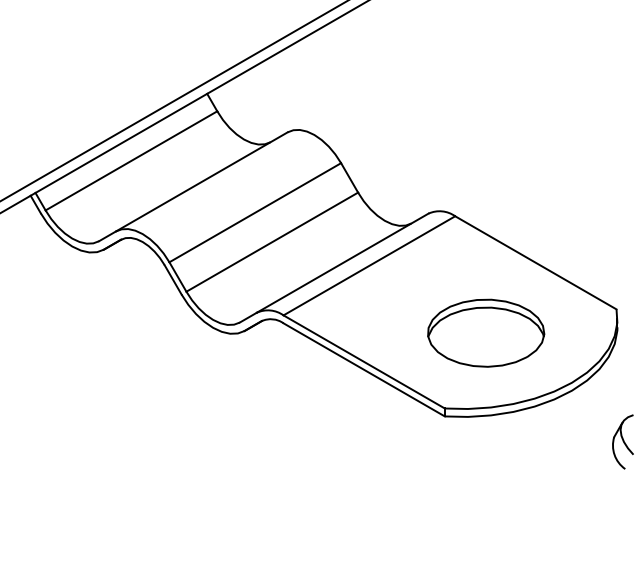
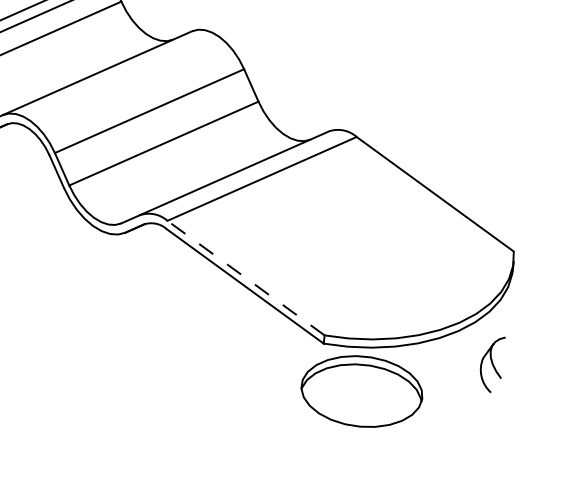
part: (486, 332) -> (362, 390), moved
line: (363, 361) -> (245, 277), solid -> dashed
part: (622, 441) -> (491, 363), moved

